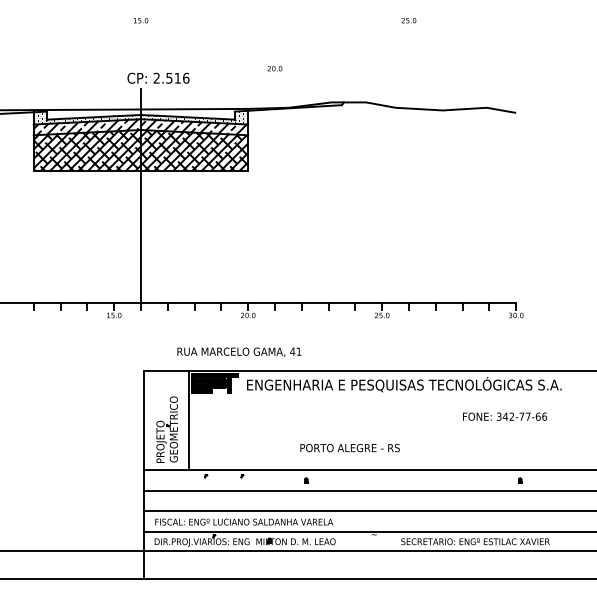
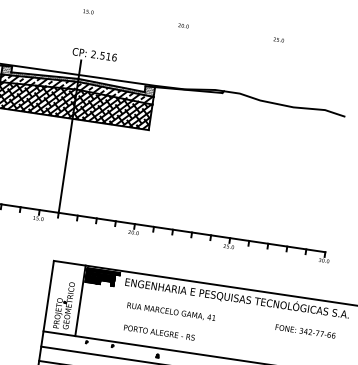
text: (274, 68) -> (183, 25), moved
text: (239, 351) -> (171, 311), moved
text: (349, 448) -> (159, 332), moved

